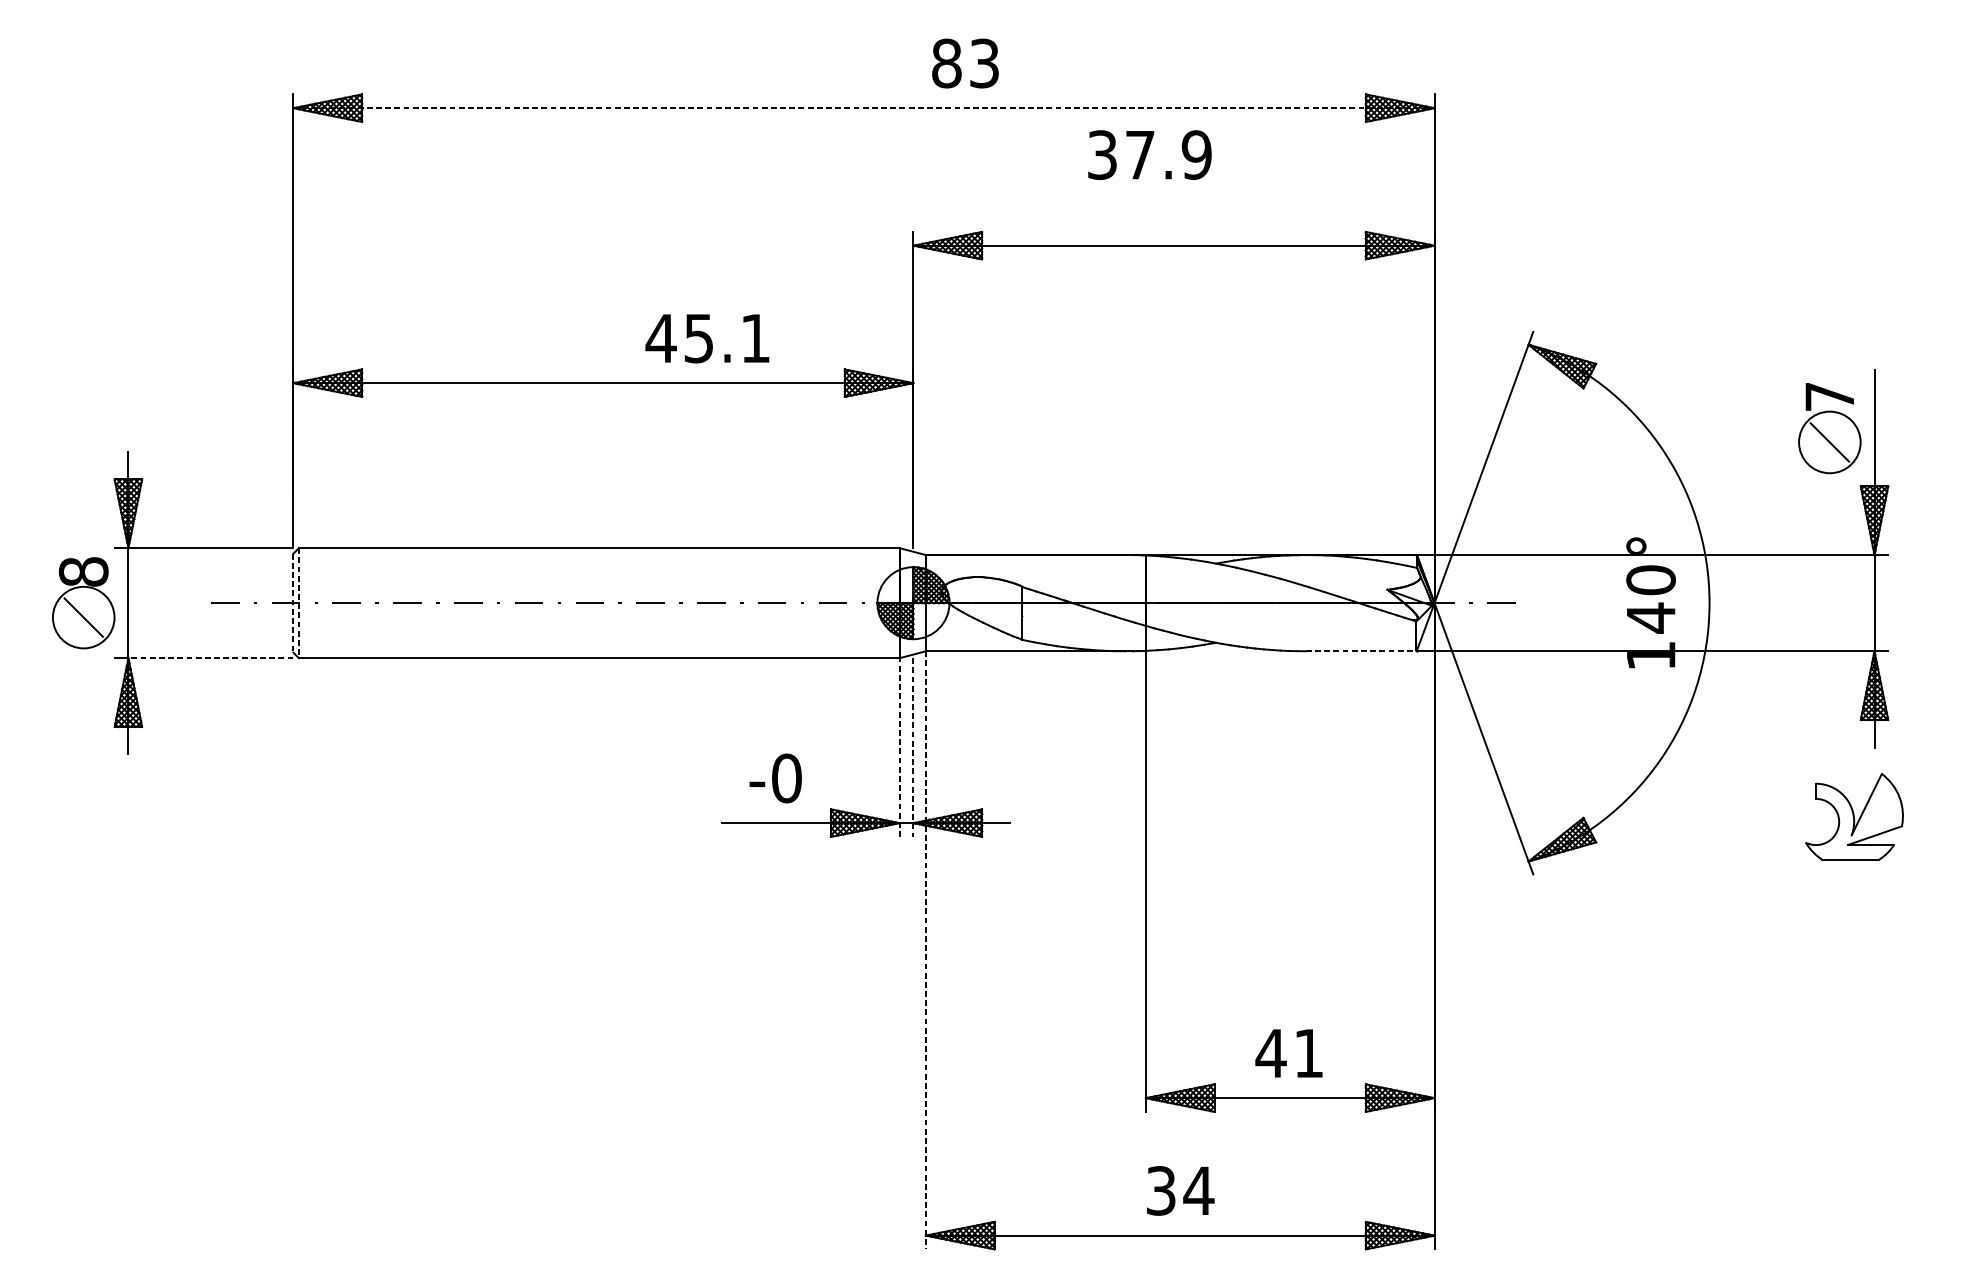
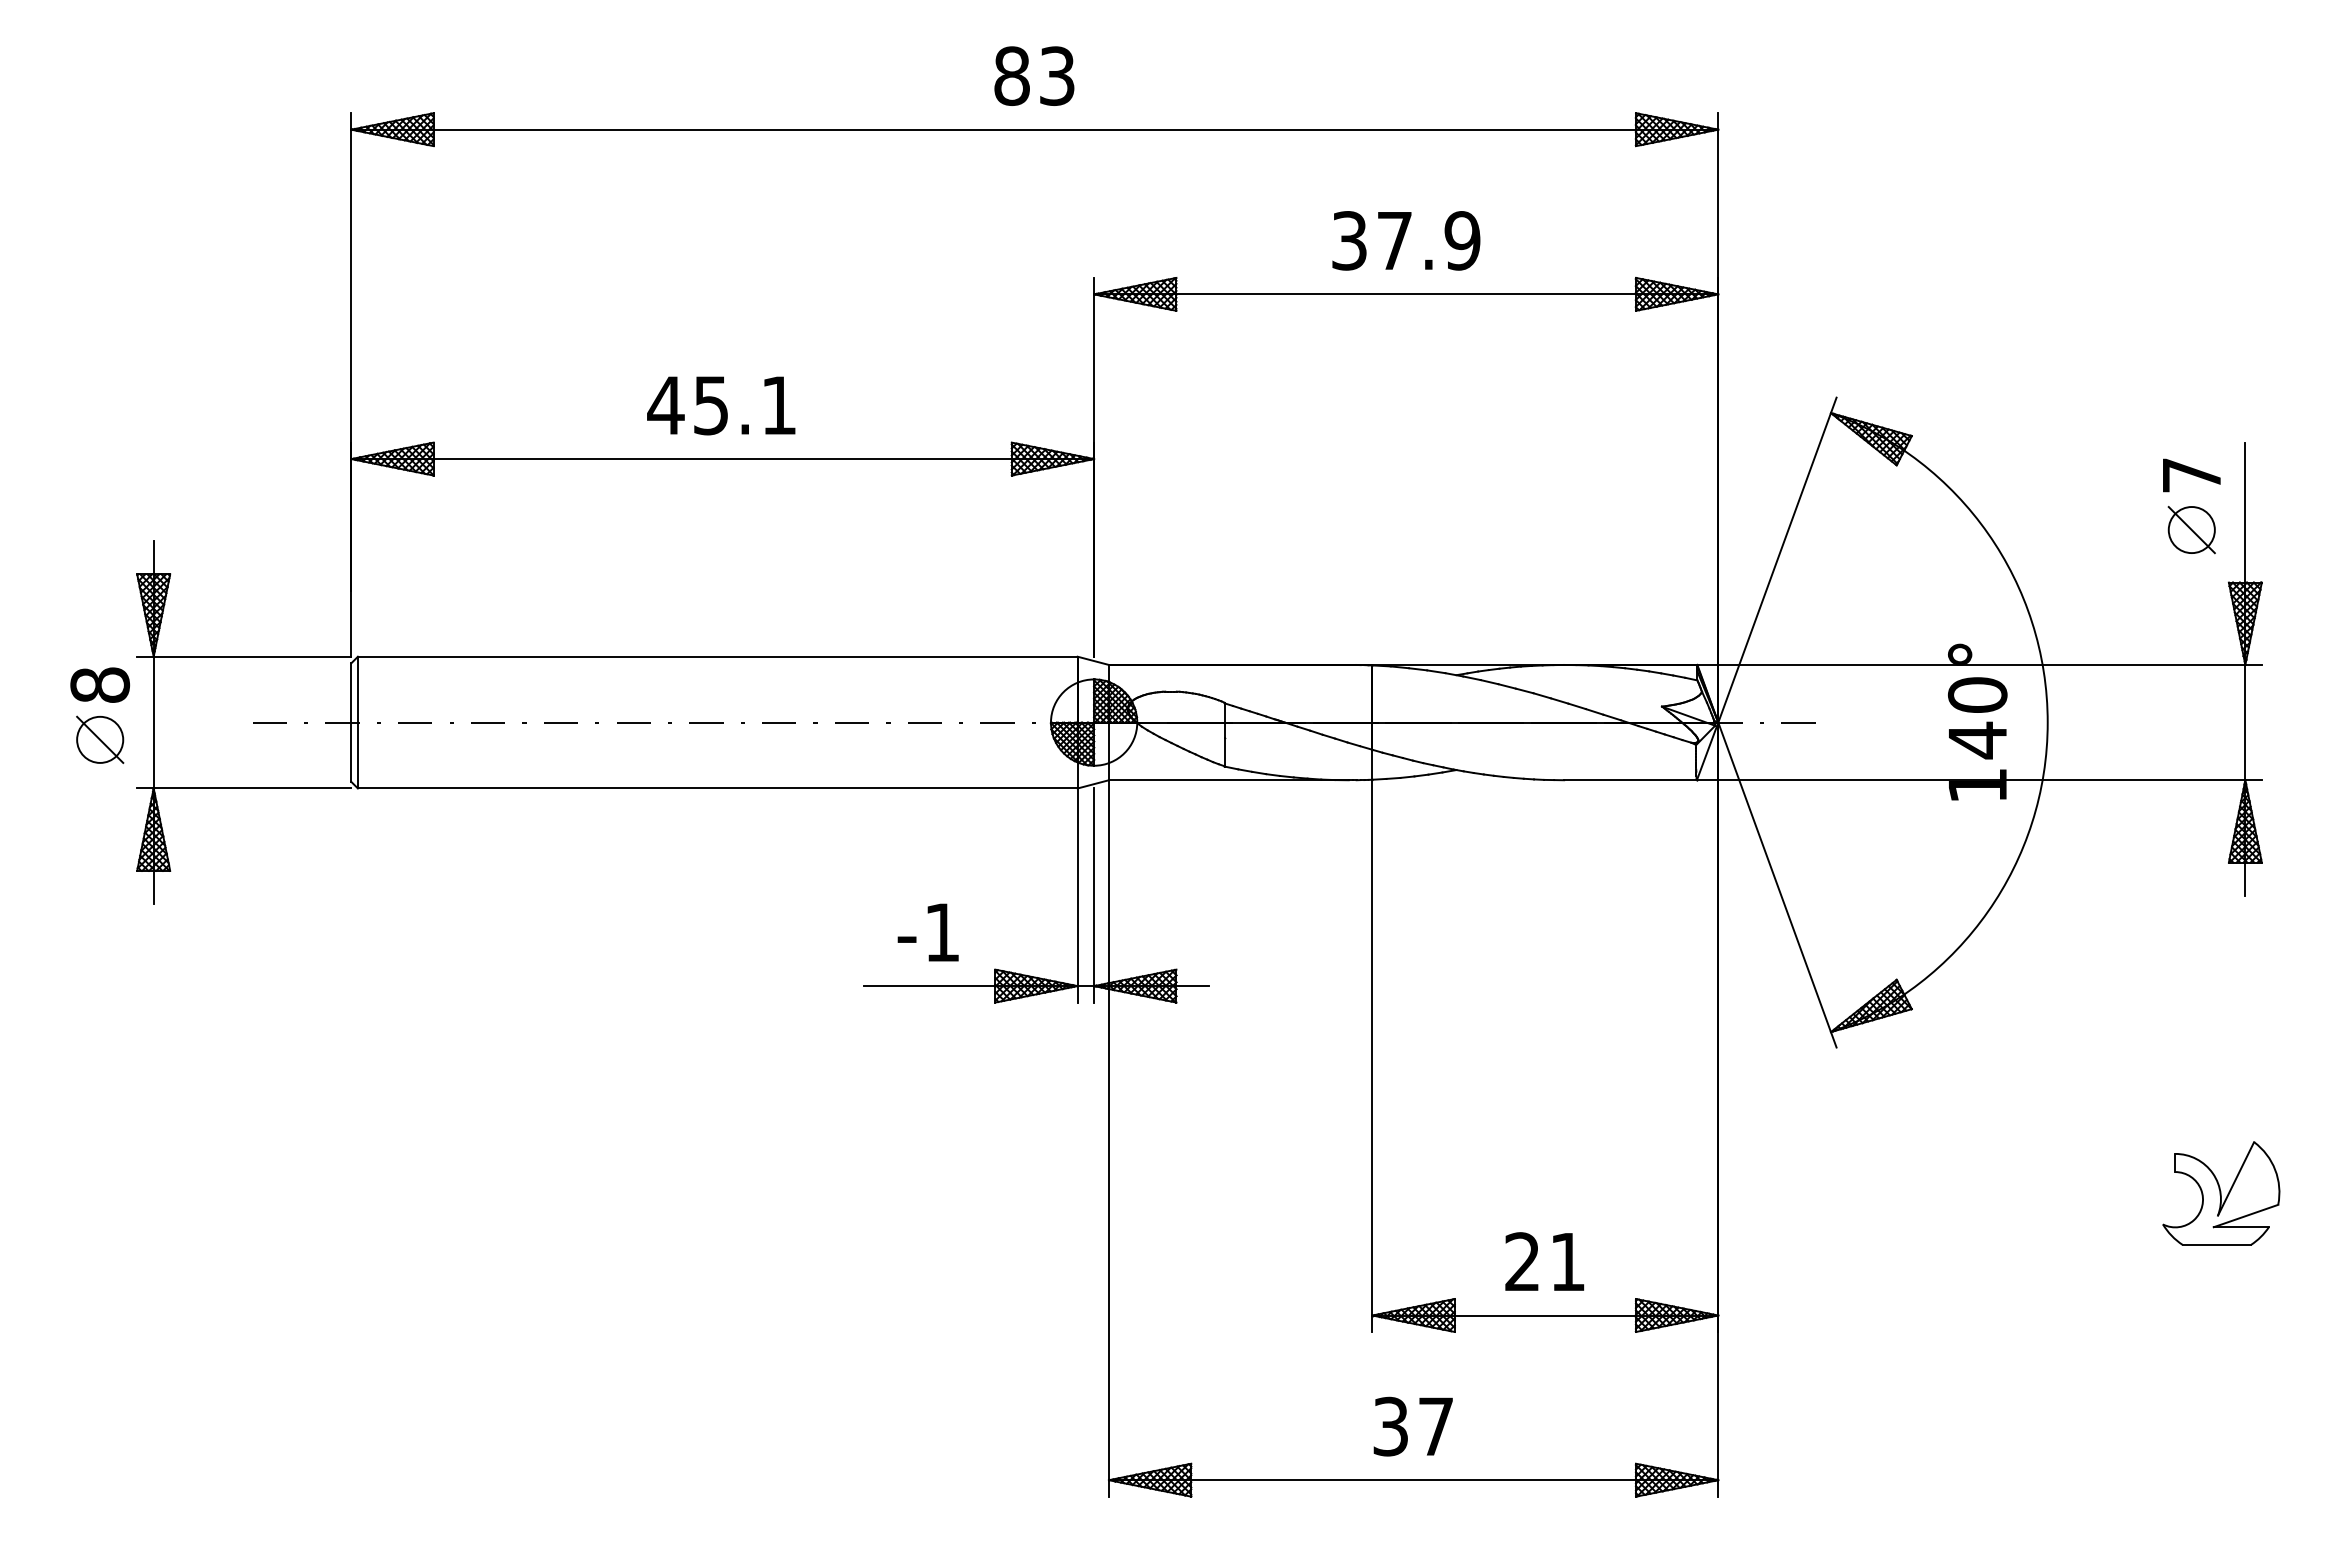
text: (965, 62) -> (1034, 75), moved
line: (864, 108) -> (1035, 129), dashed -> solid
text: (1150, 154) -> (1406, 240), moved
text: (707, 338) -> (721, 405), moved
circle: (1829, 442) -> (2191, 530), size x0.62
line: (293, 603) -> (351, 723), dashed -> solid
line: (298, 603) -> (357, 722), dashed -> solid
circle: (84, 617) -> (100, 739), size x0.62
line: (1361, 651) -> (1630, 780), dashed -> solid
line: (210, 658) -> (252, 788), dashed -> solid
line: (899, 747) -> (1077, 895), dashed -> solid
line: (913, 748) -> (1094, 896), dashed -> solid
text: (786, 778) -> (942, 932), -0 -> -1
part: (1854, 816) -> (2221, 1193), moved
line: (925, 950) -> (1108, 1138), dashed -> solid
text: (1271, 1053) -> (1522, 1261), 41 -> 21
text: (1198, 1190) -> (1435, 1426), 34 -> 37

